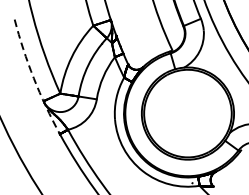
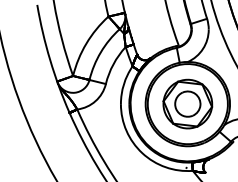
arc: (34, 77) -> (50, 59), dashed -> solid
part: (187, 112) -> (187, 103), added

